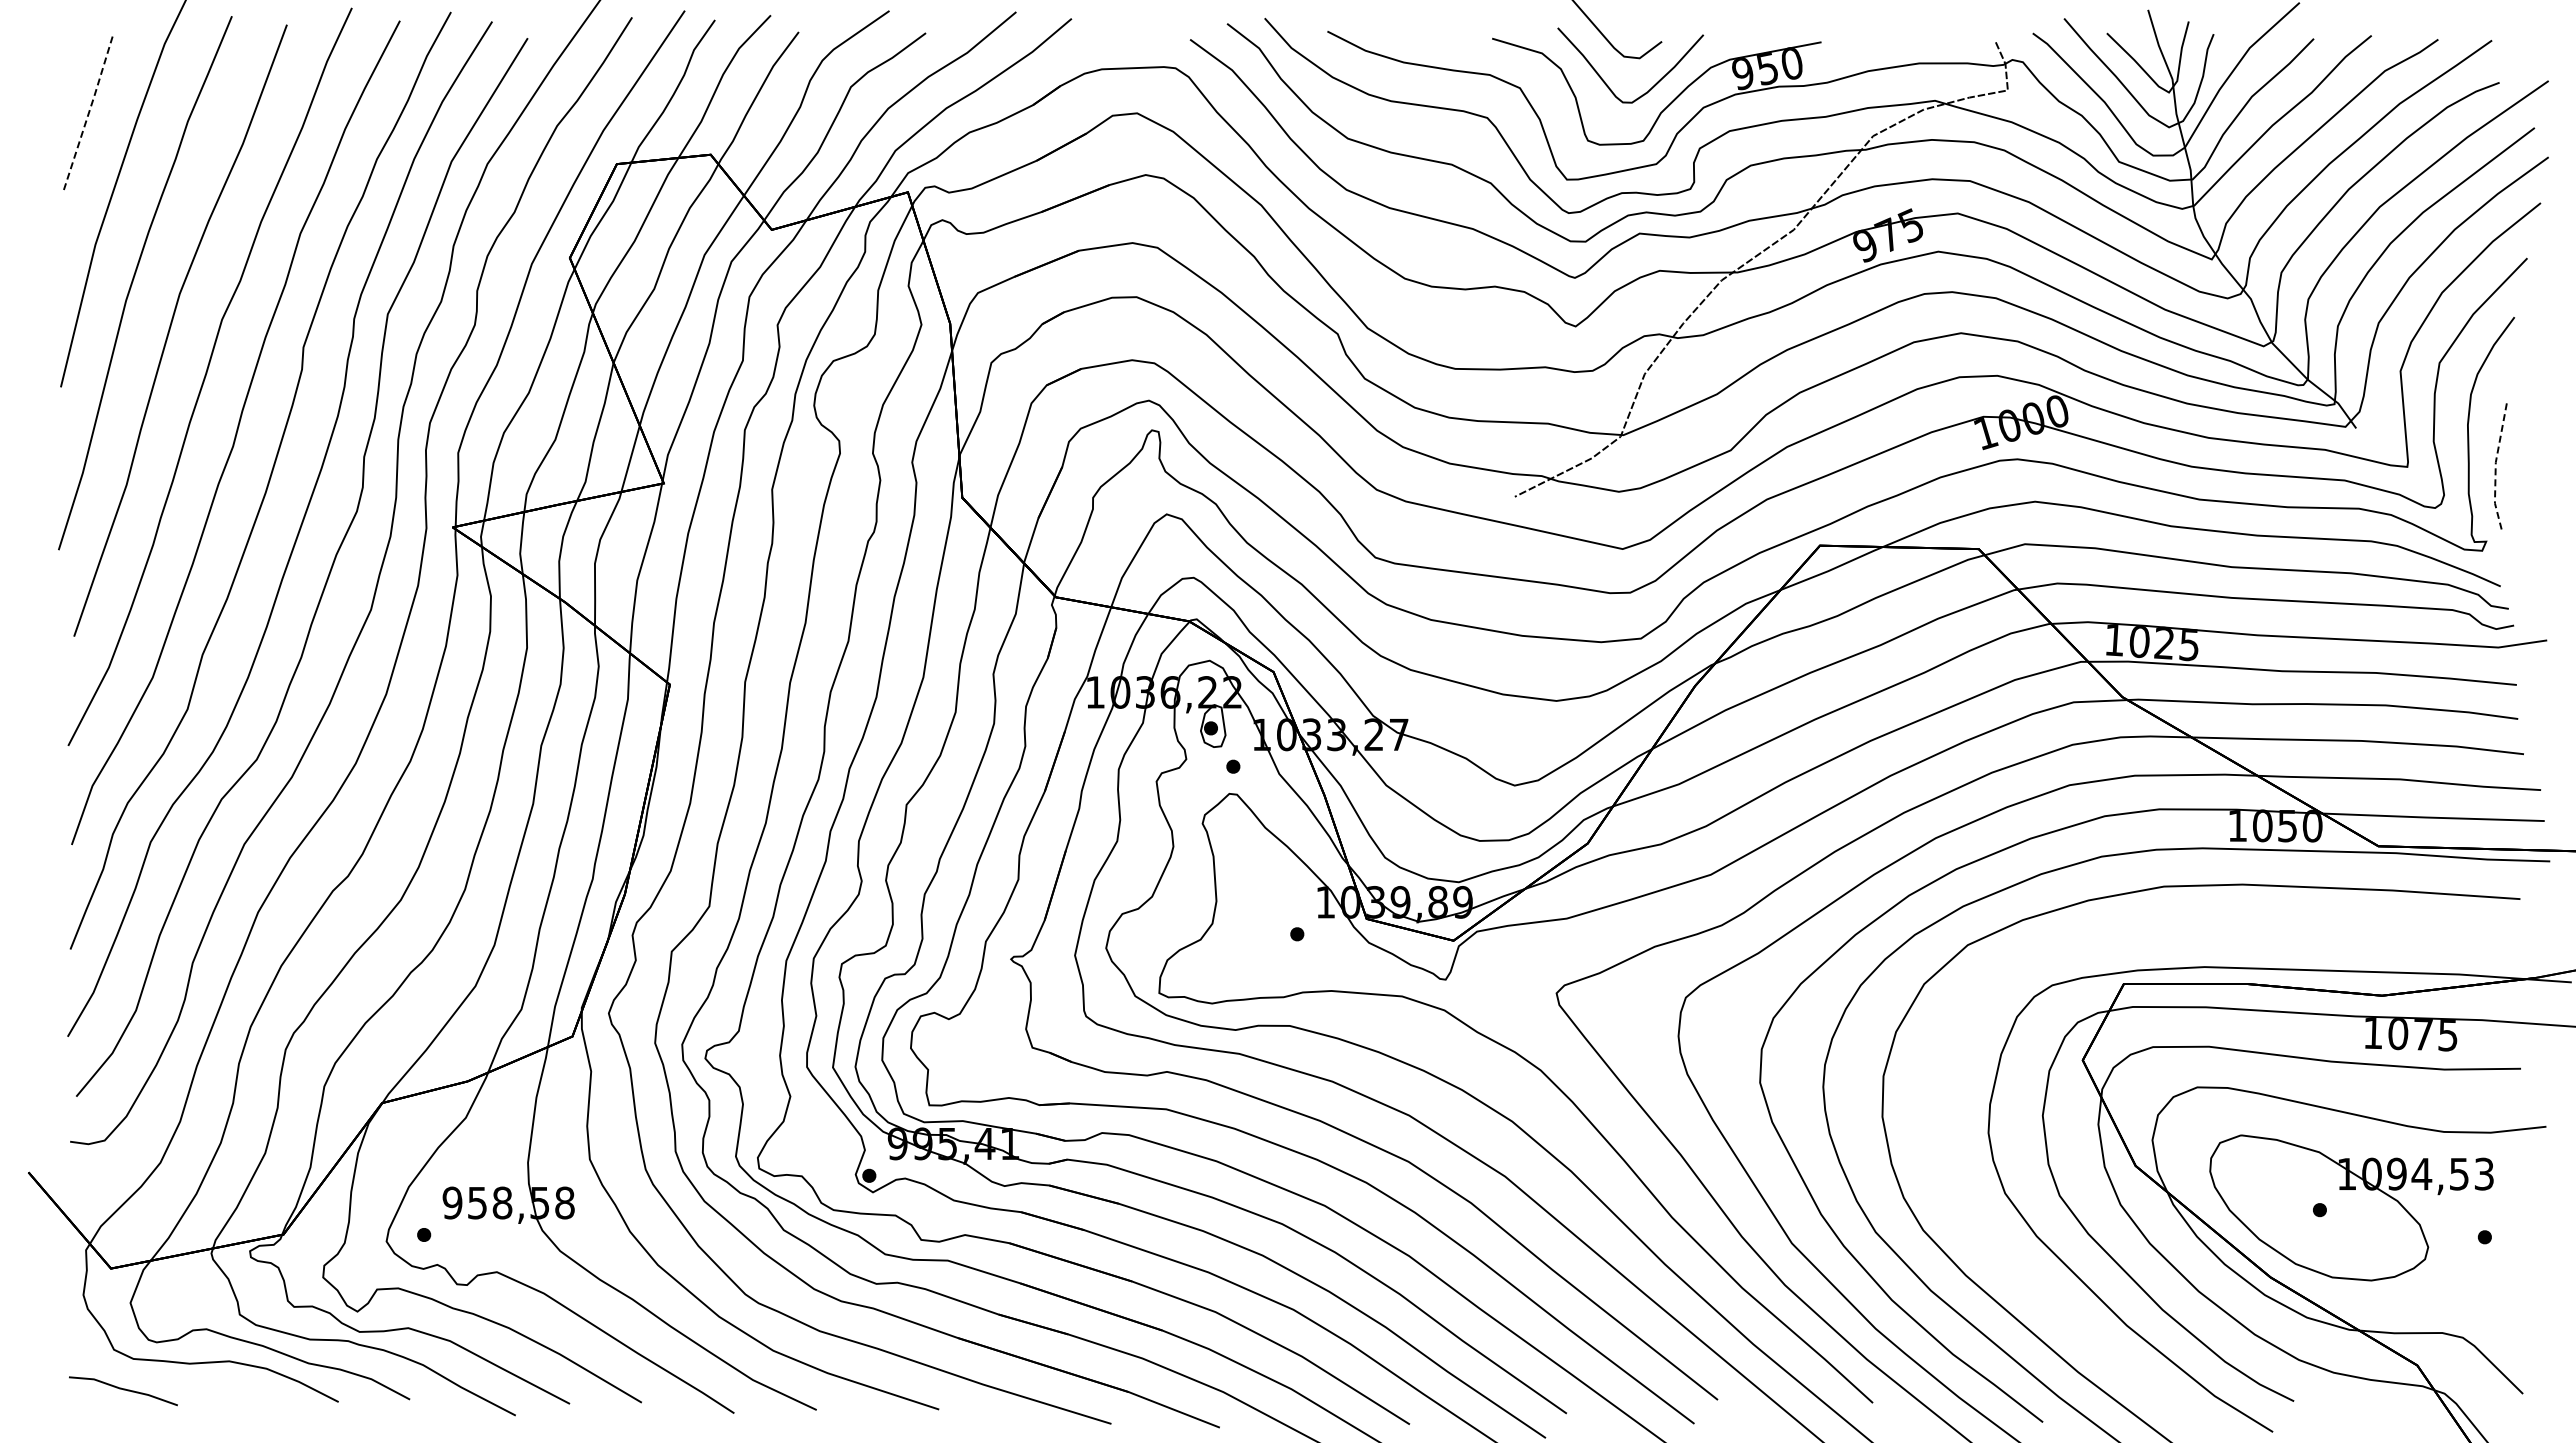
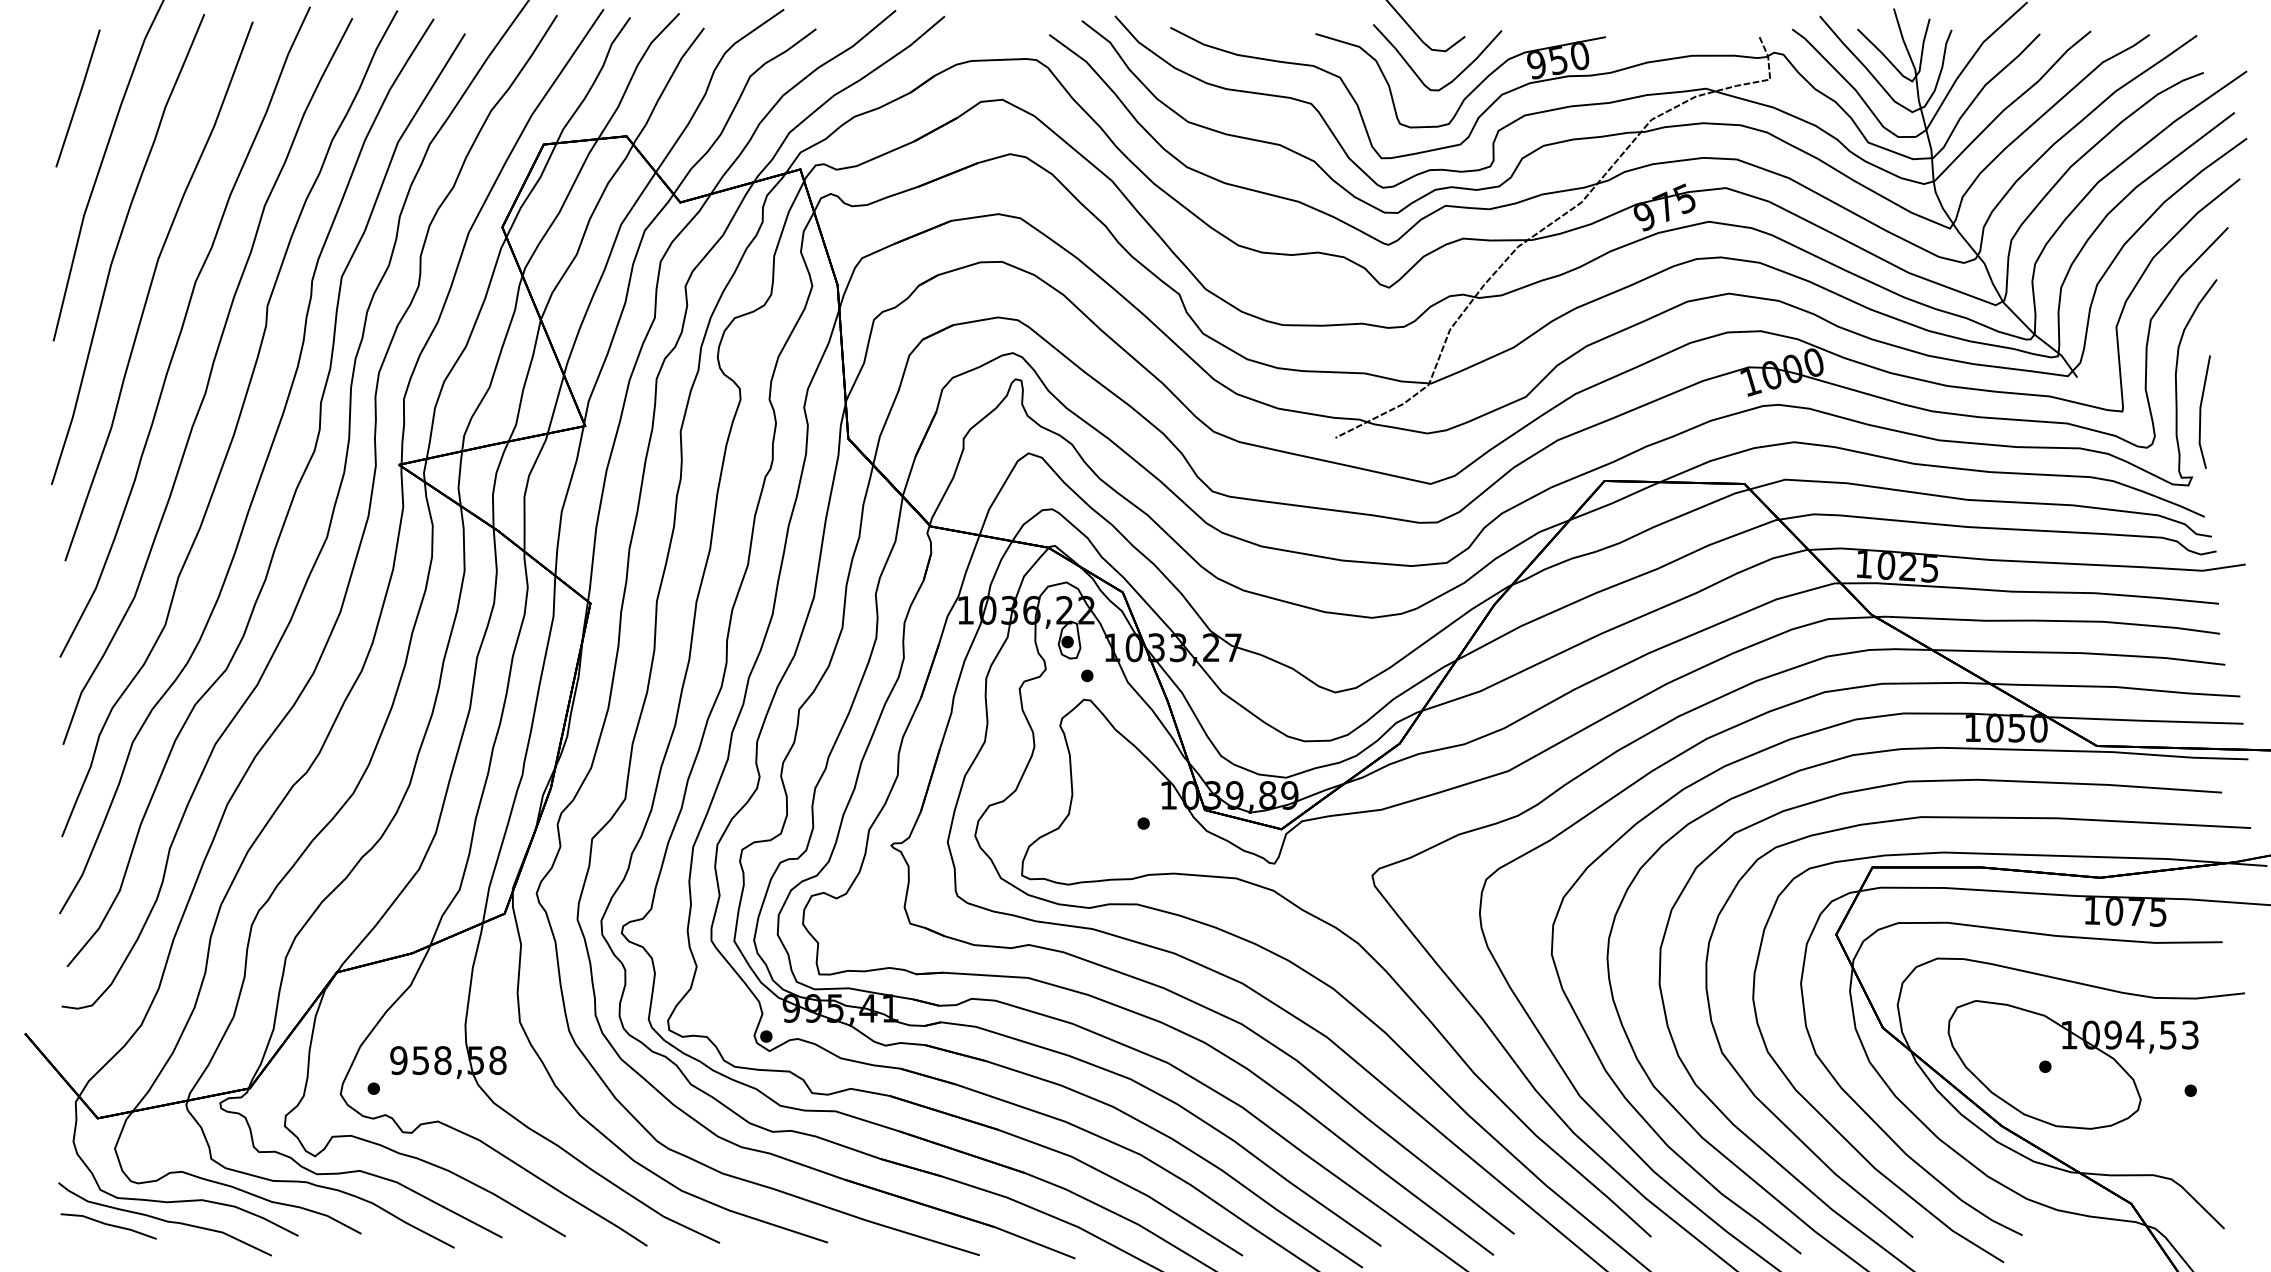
line: (89, 111) -> (78, 98), dashed -> solid
line: (2495, 467) -> (2200, 412), dashed -> solid
curve: (2094, 1340) -> (1846, 1181), added
curve: (187, 1383) -> (165, 1219), added

